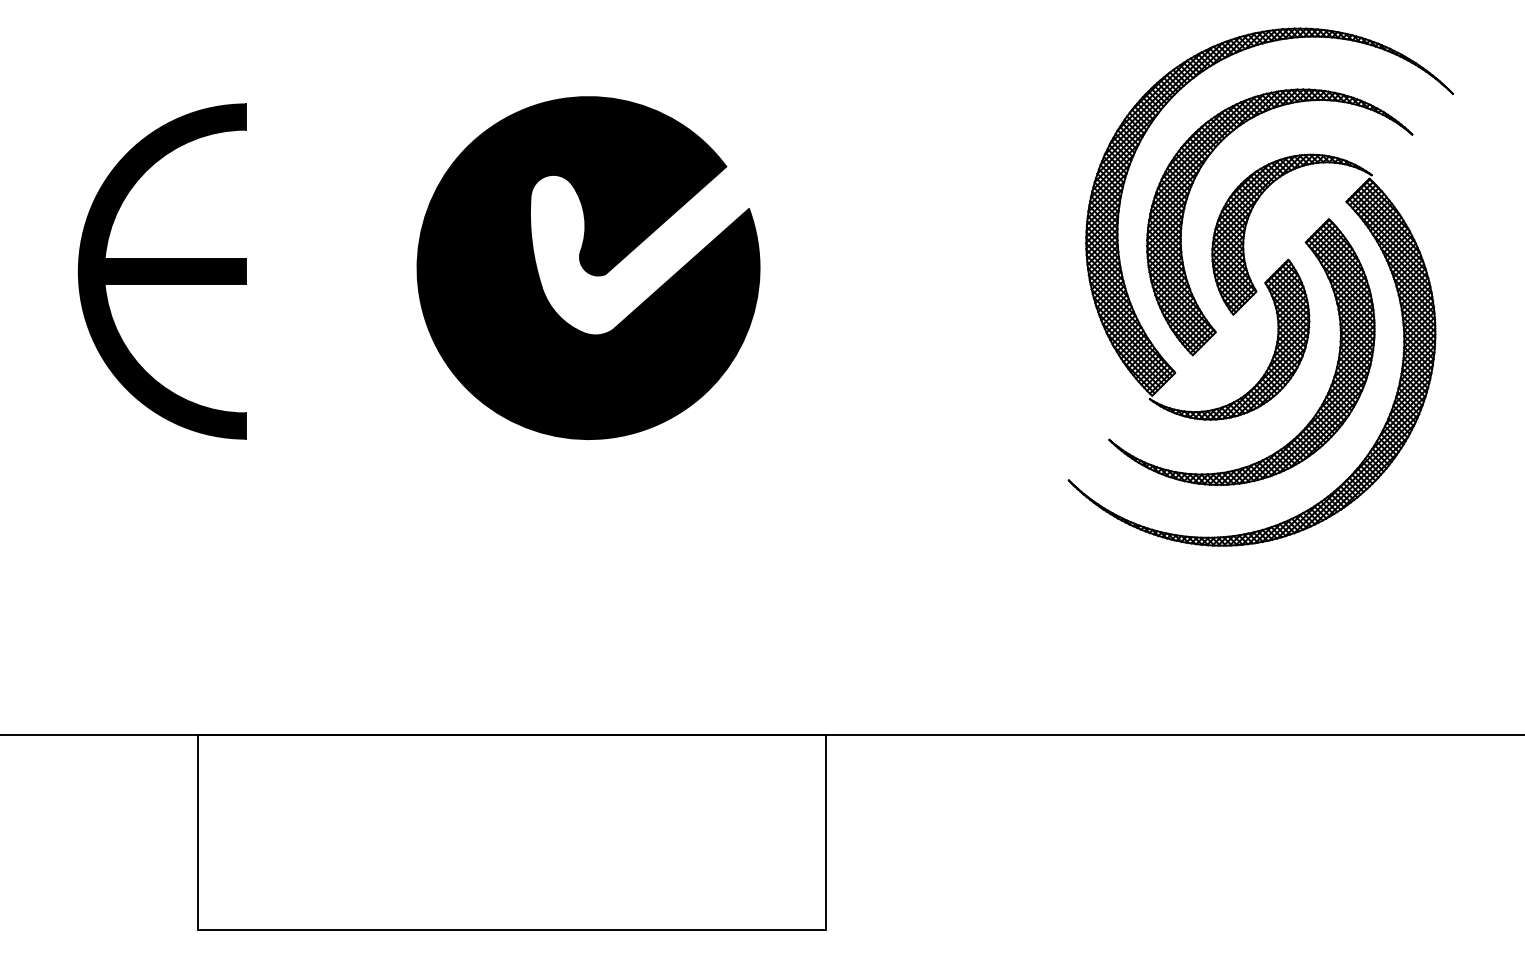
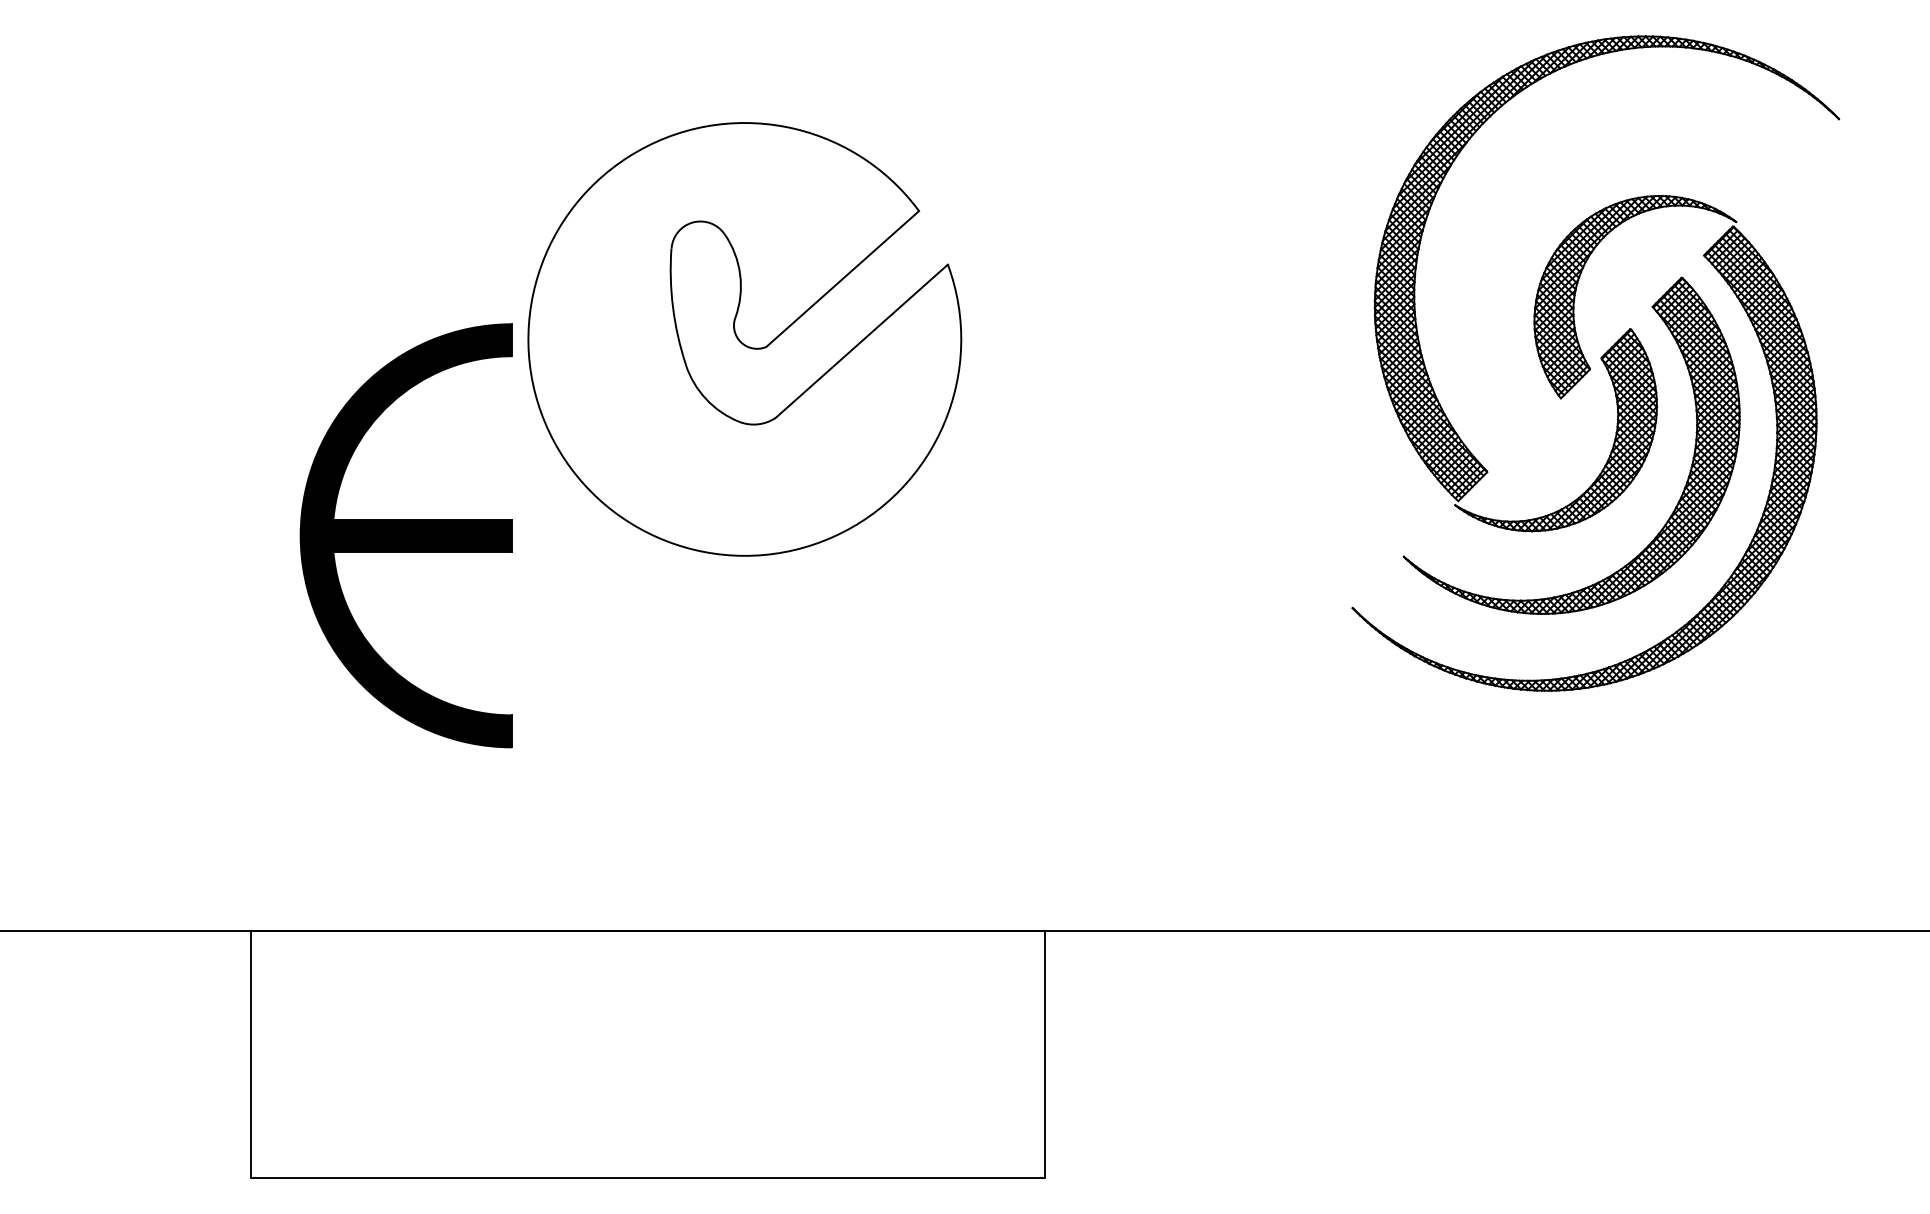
part: (1193, 183) -> (1510, 232), removed
fill: (588, 268) -> (744, 339), removed
part: (161, 271) -> (405, 535), moved

